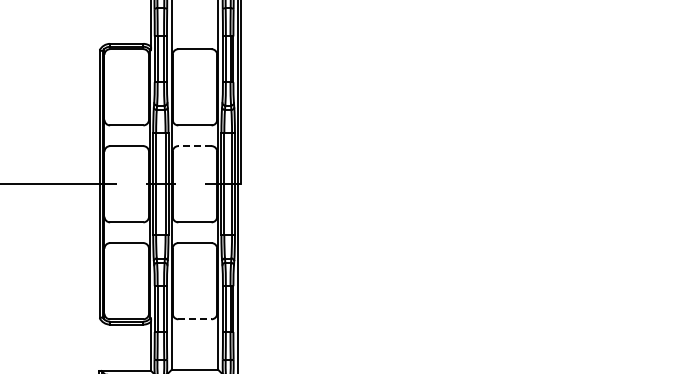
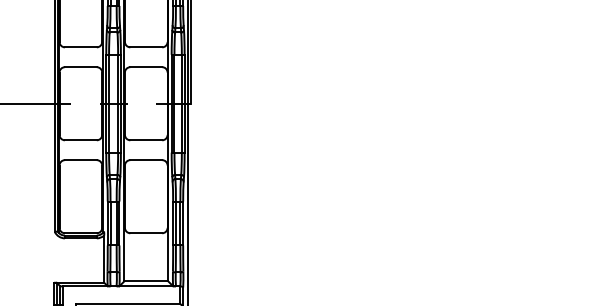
line: (194, 146) -> (145, 67), dashed -> solid
line: (194, 319) -> (145, 233), dashed -> solid

